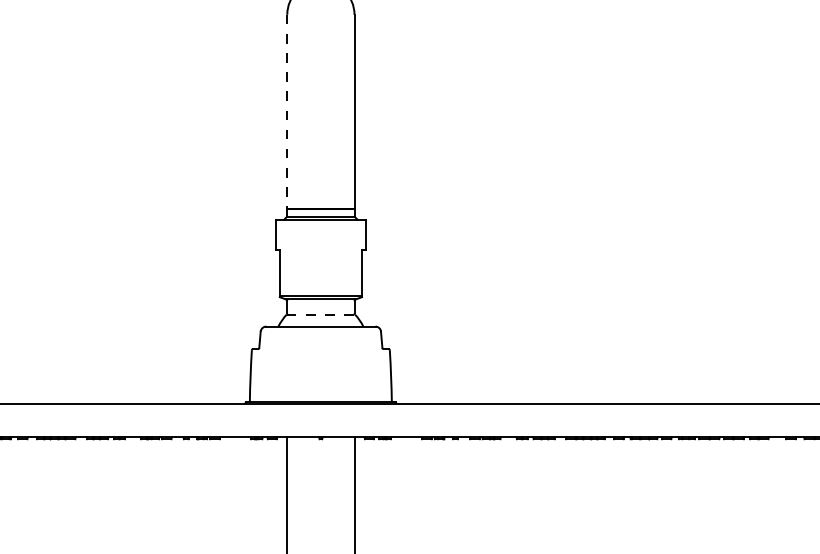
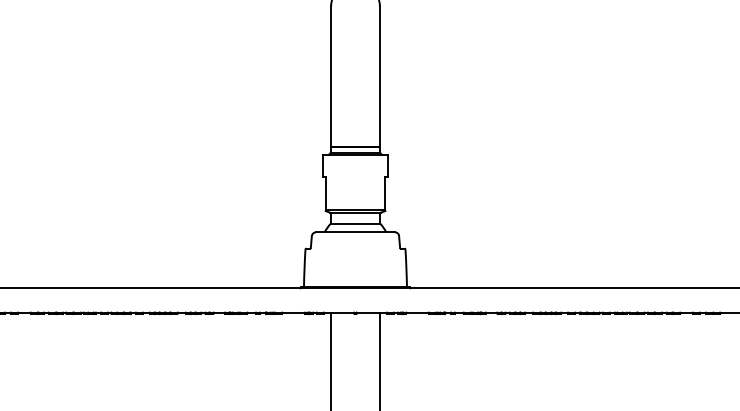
line: (287, 117) -> (331, 80), dashed -> solid
line: (320, 314) -> (355, 223), dashed -> solid

